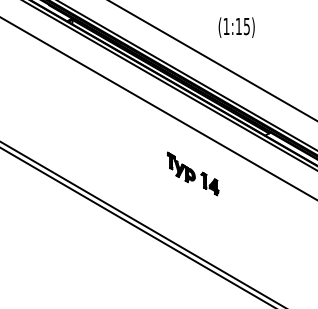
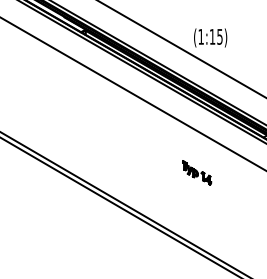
text: (236, 27) -> (210, 37), moved
part: (192, 173) -> (196, 172), size x0.6

